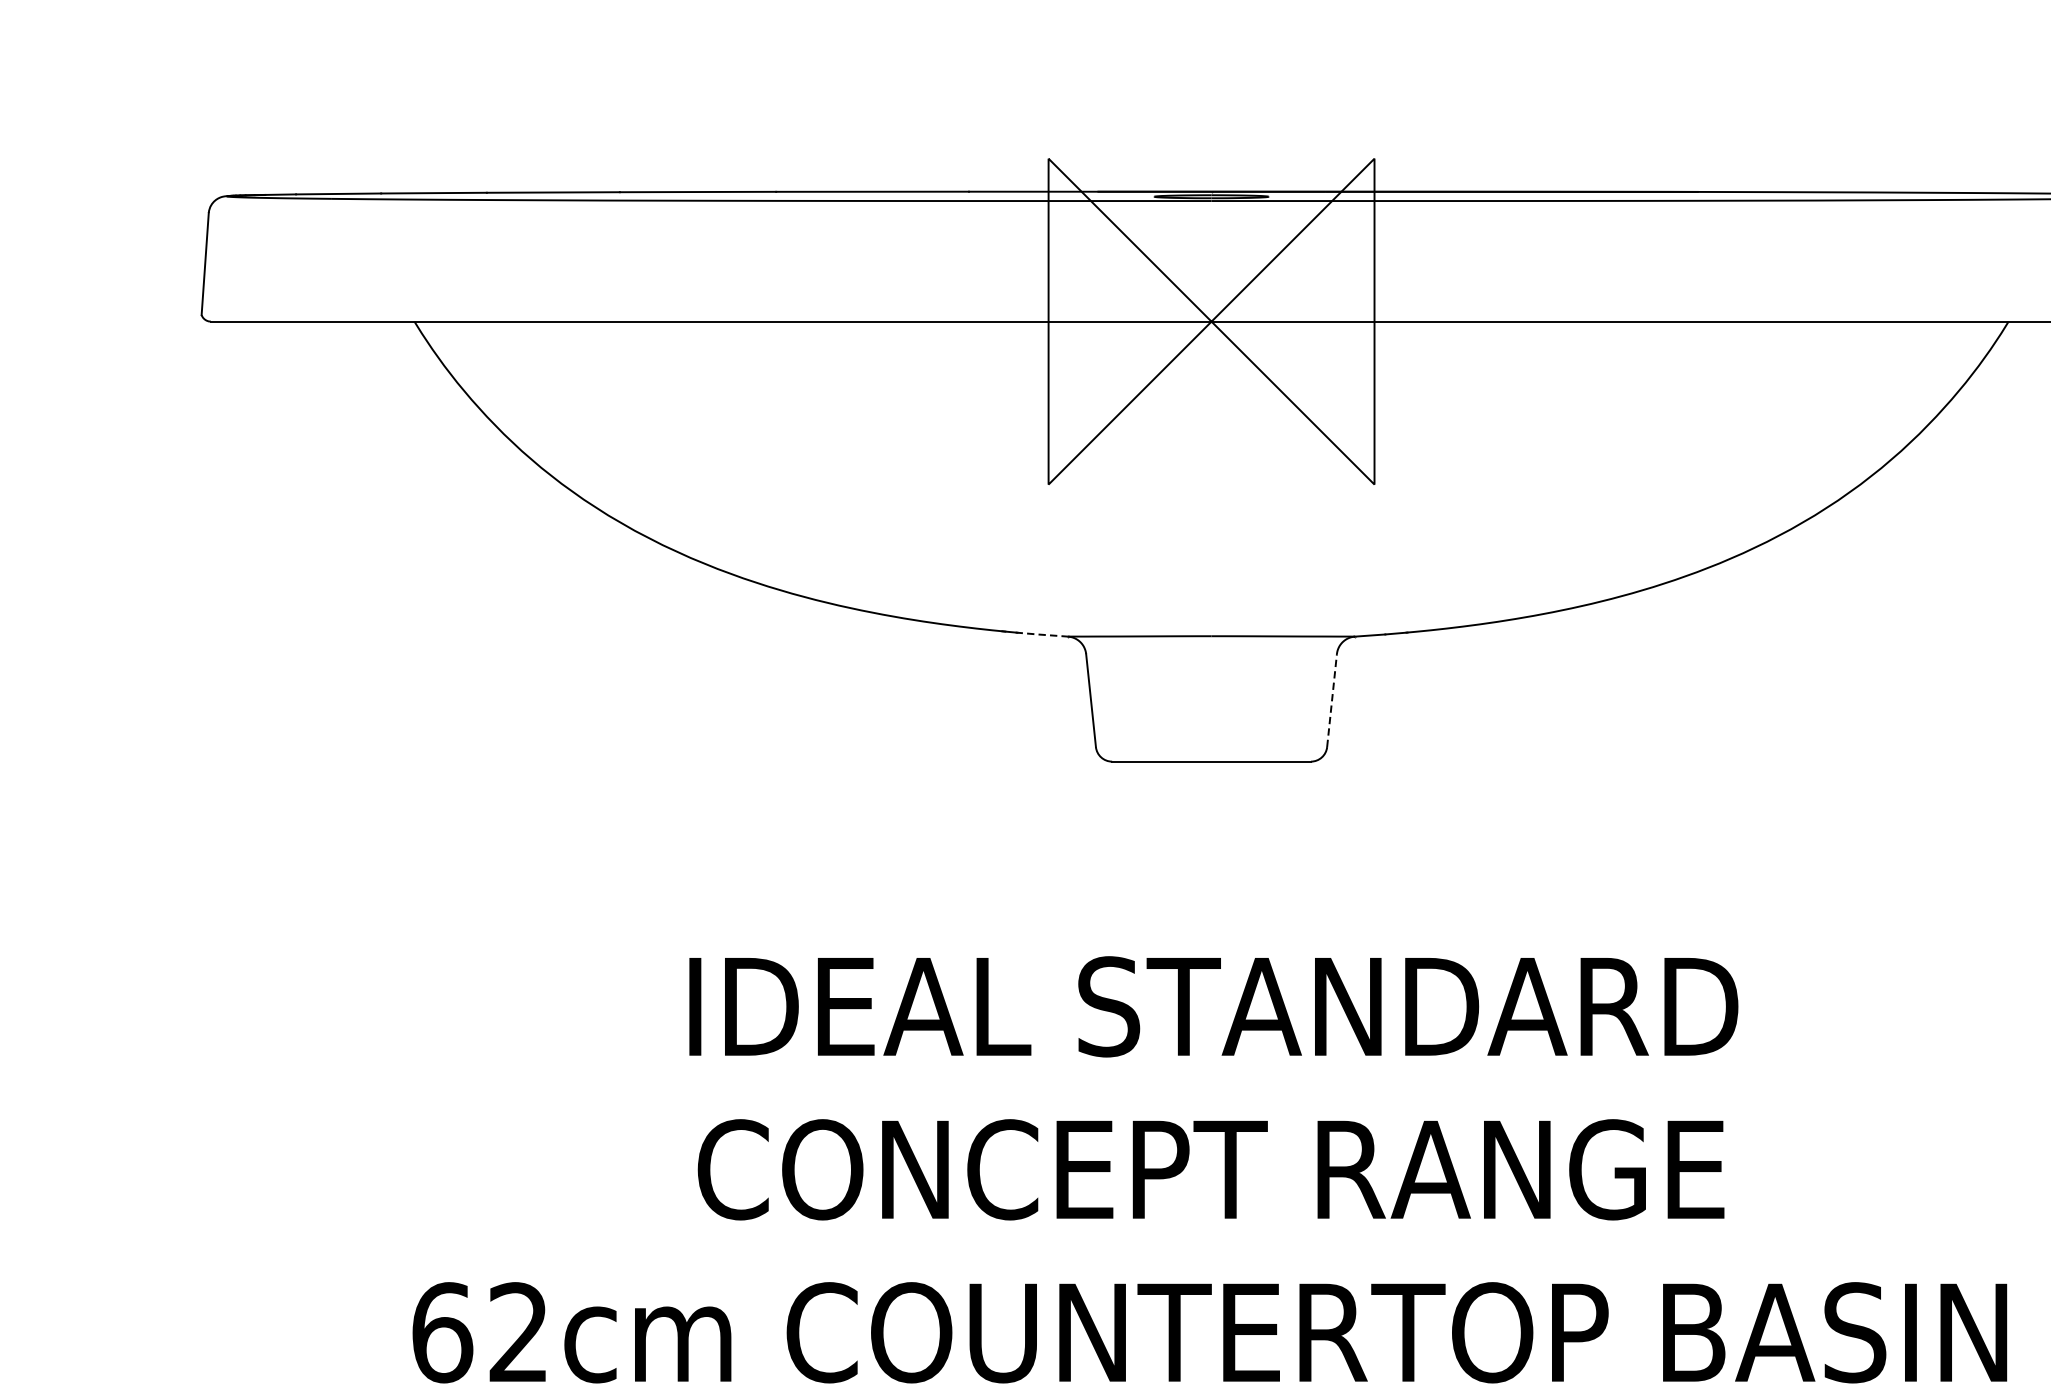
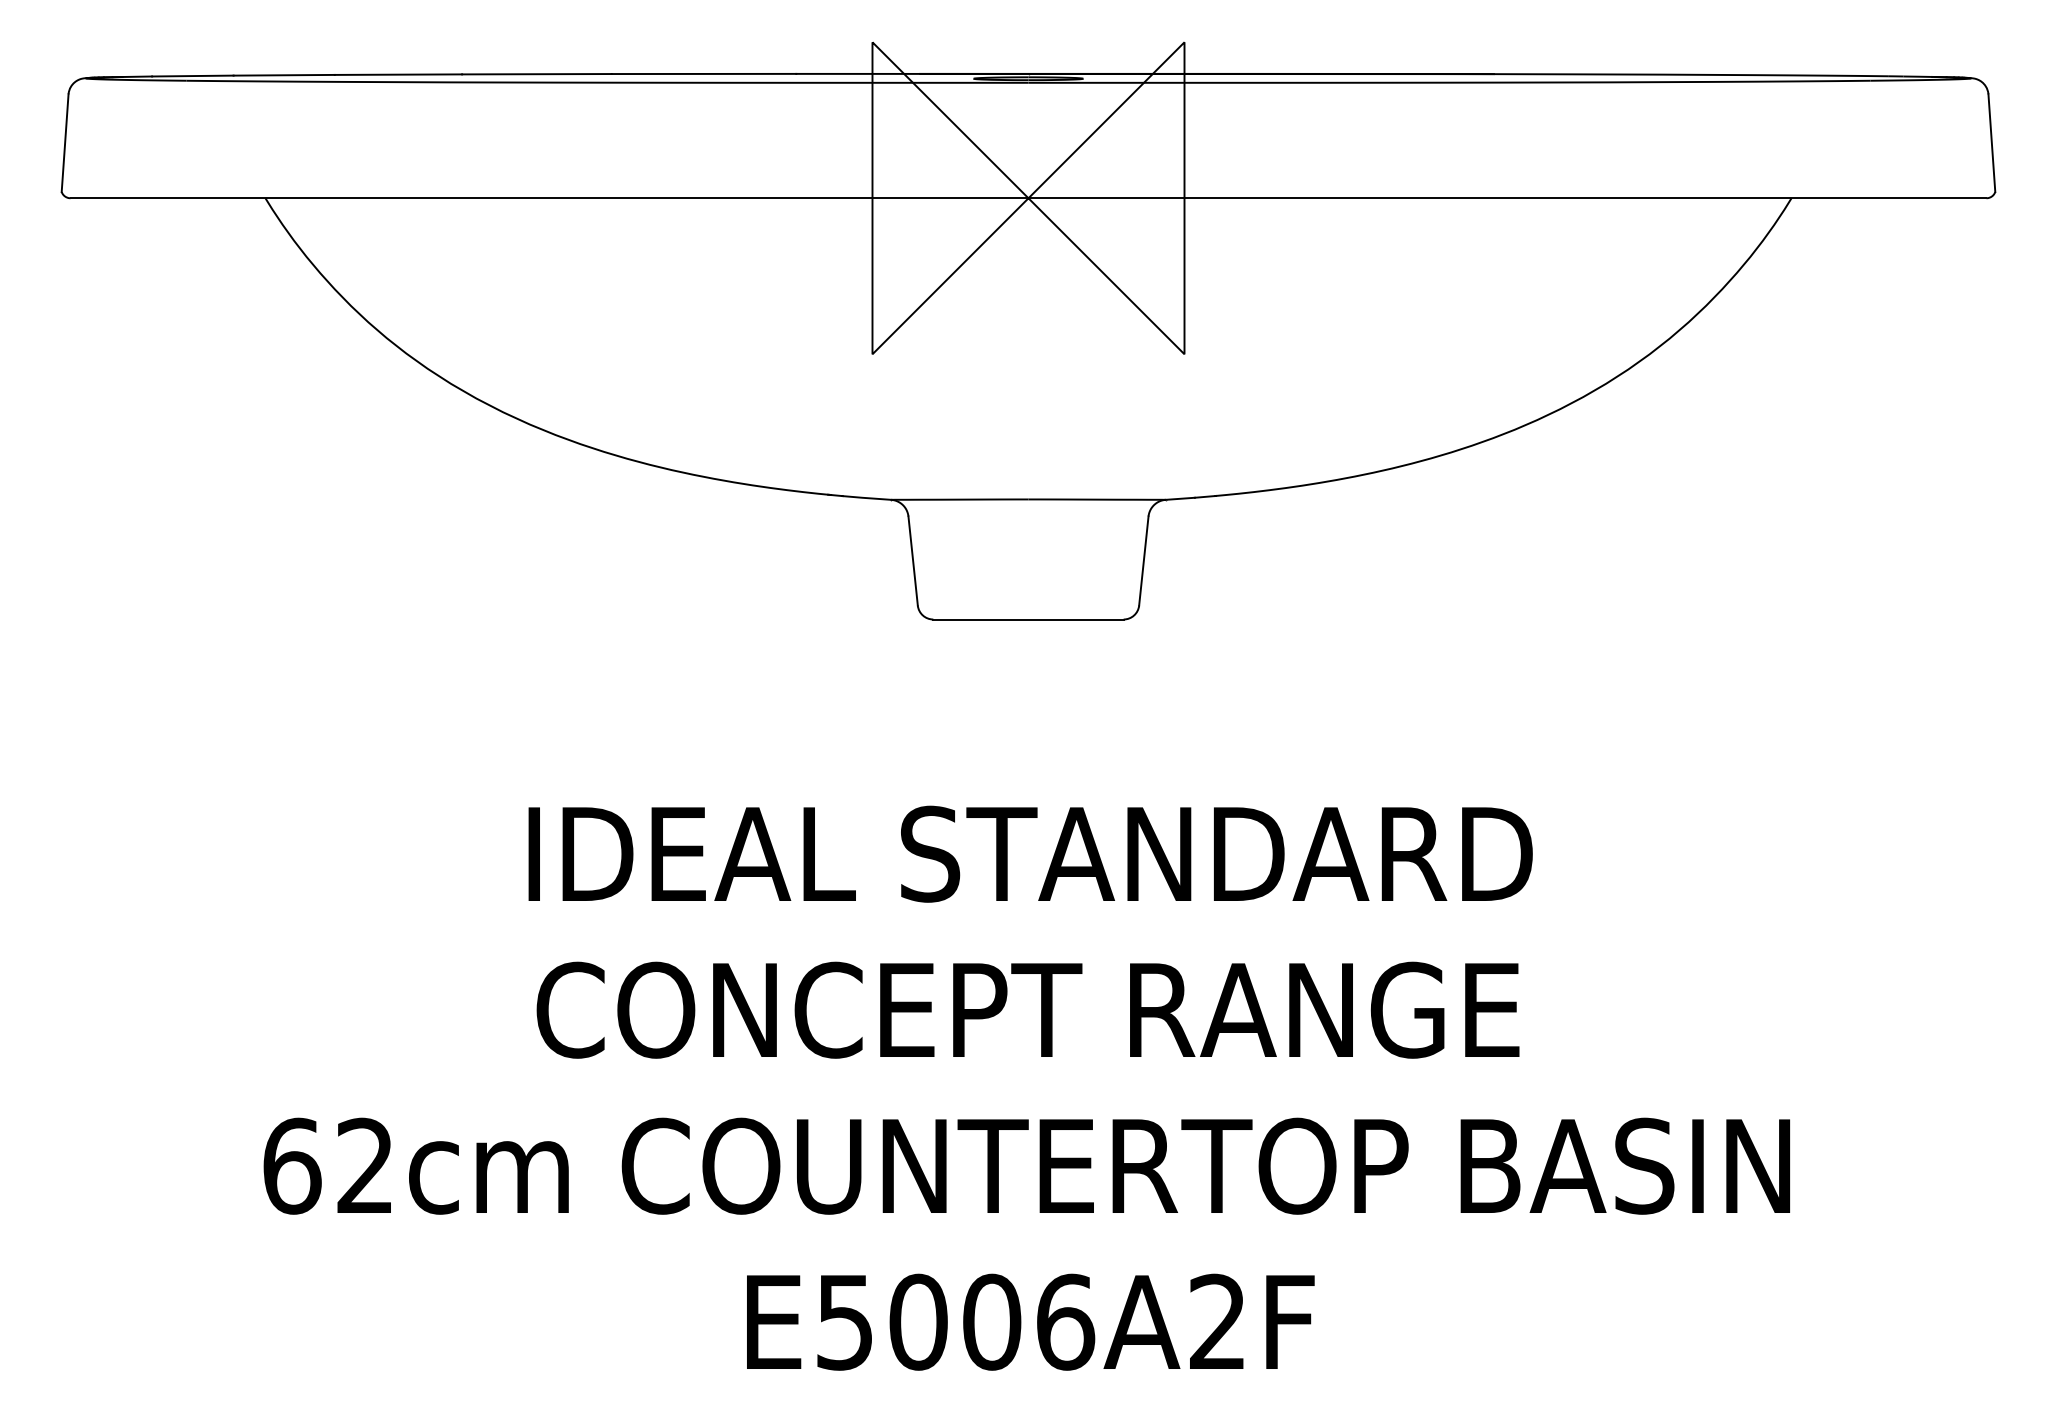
line: (1041, 634) -> (865, 497), dashed -> solid
line: (1331, 701) -> (1143, 561), dashed -> solid

